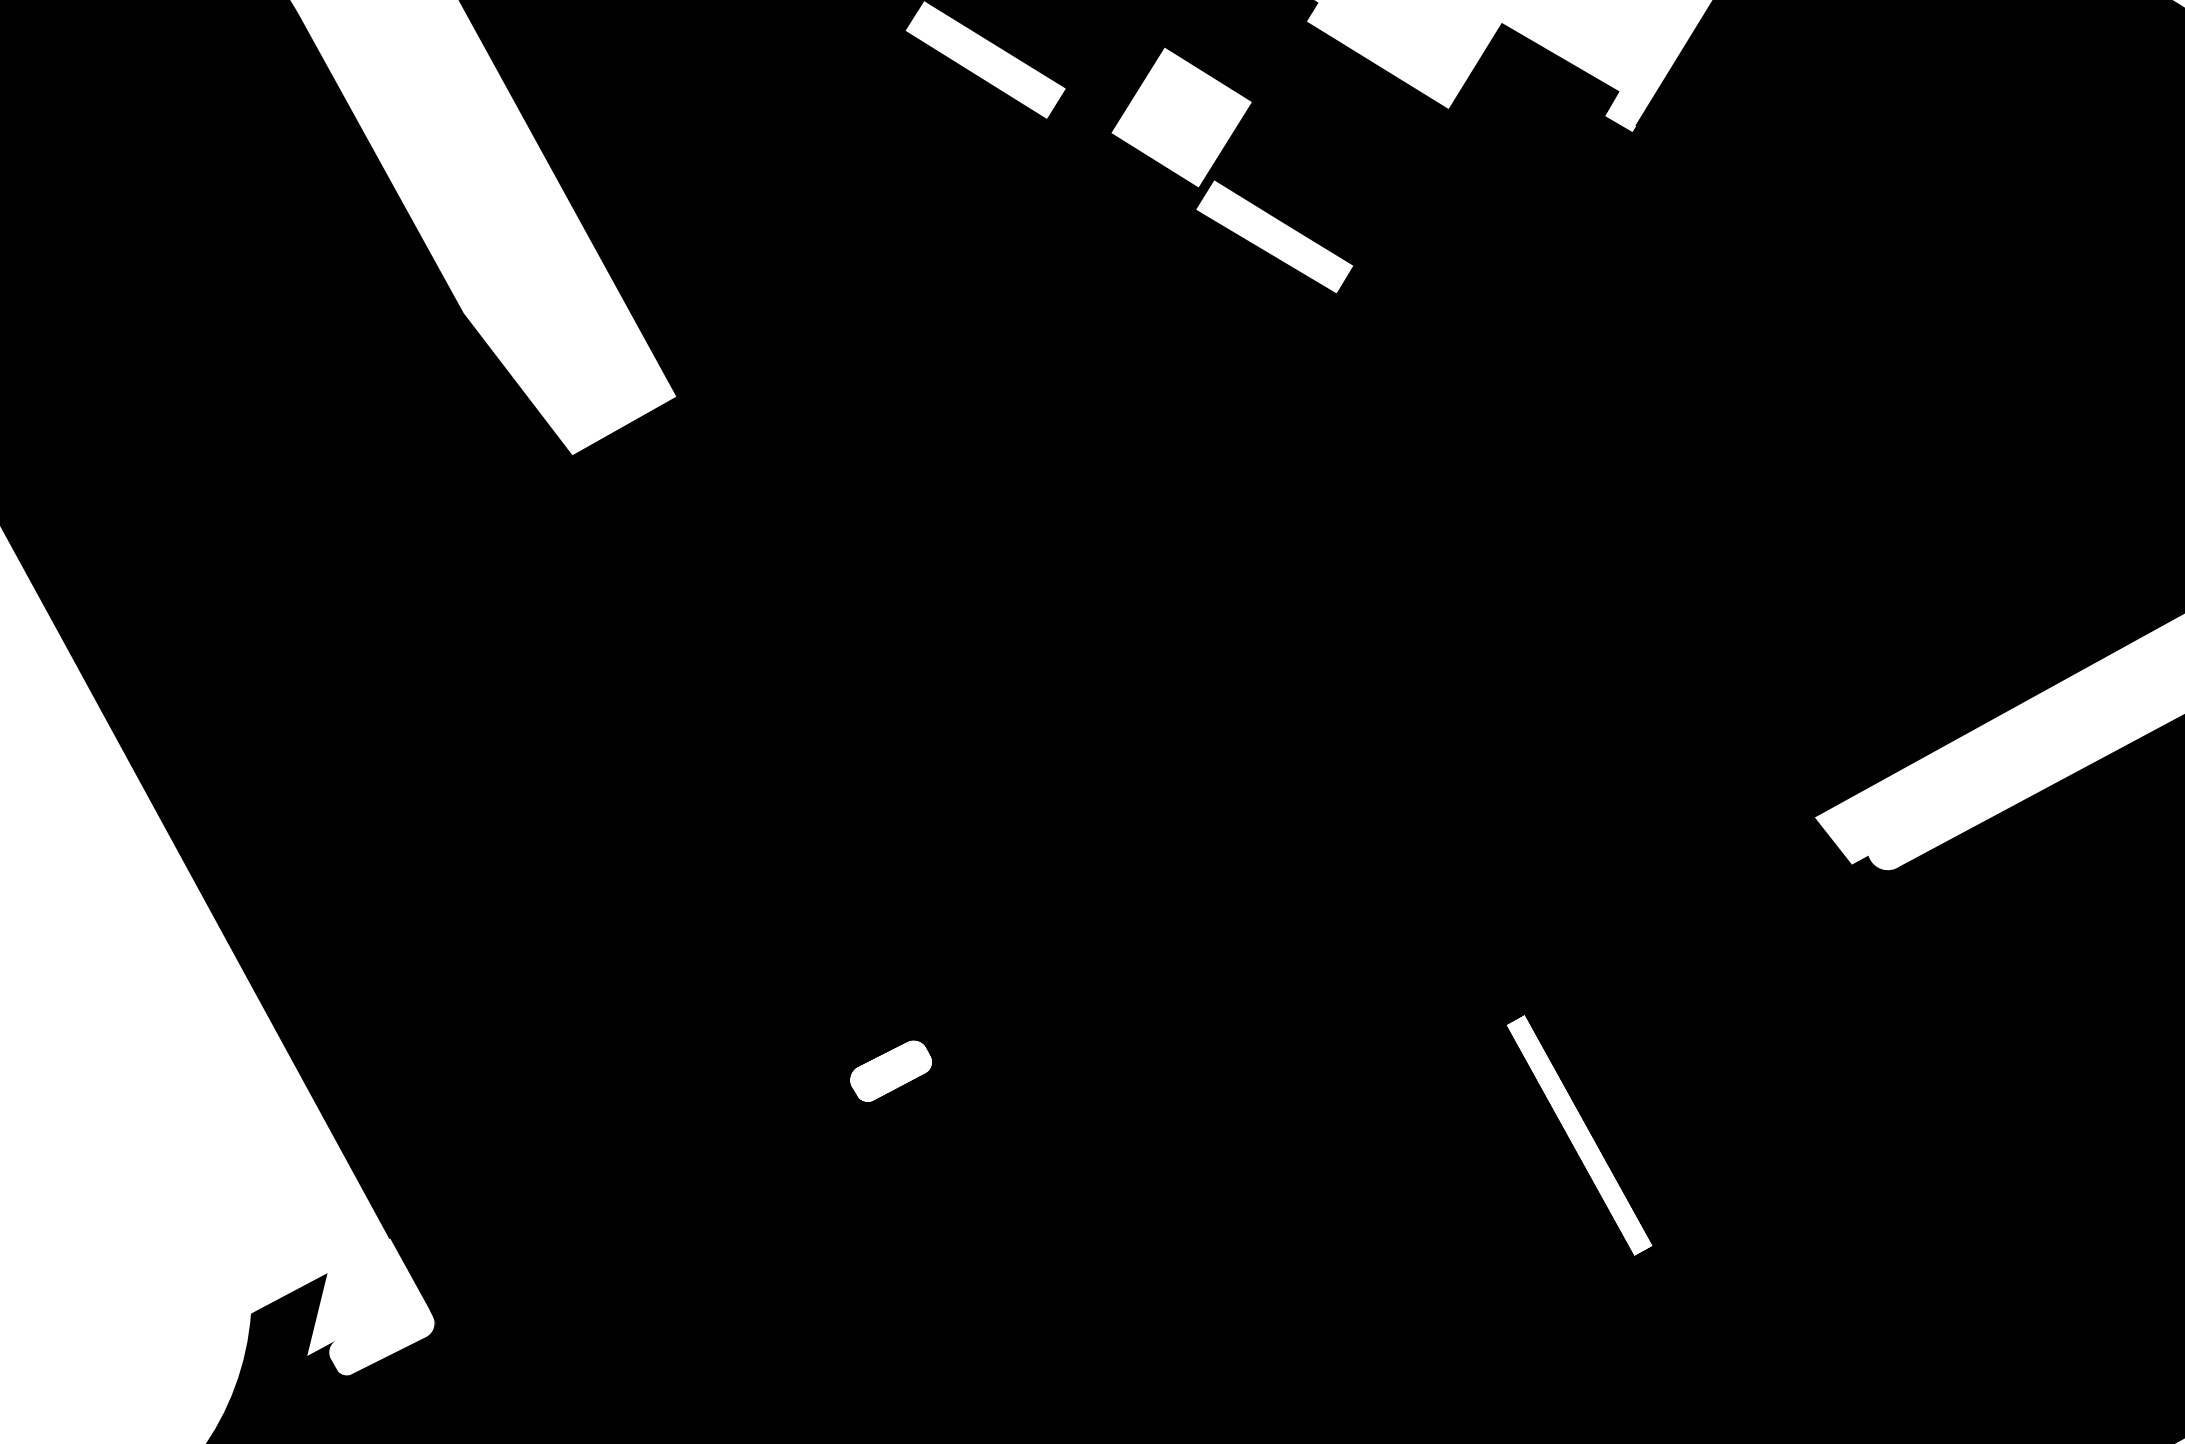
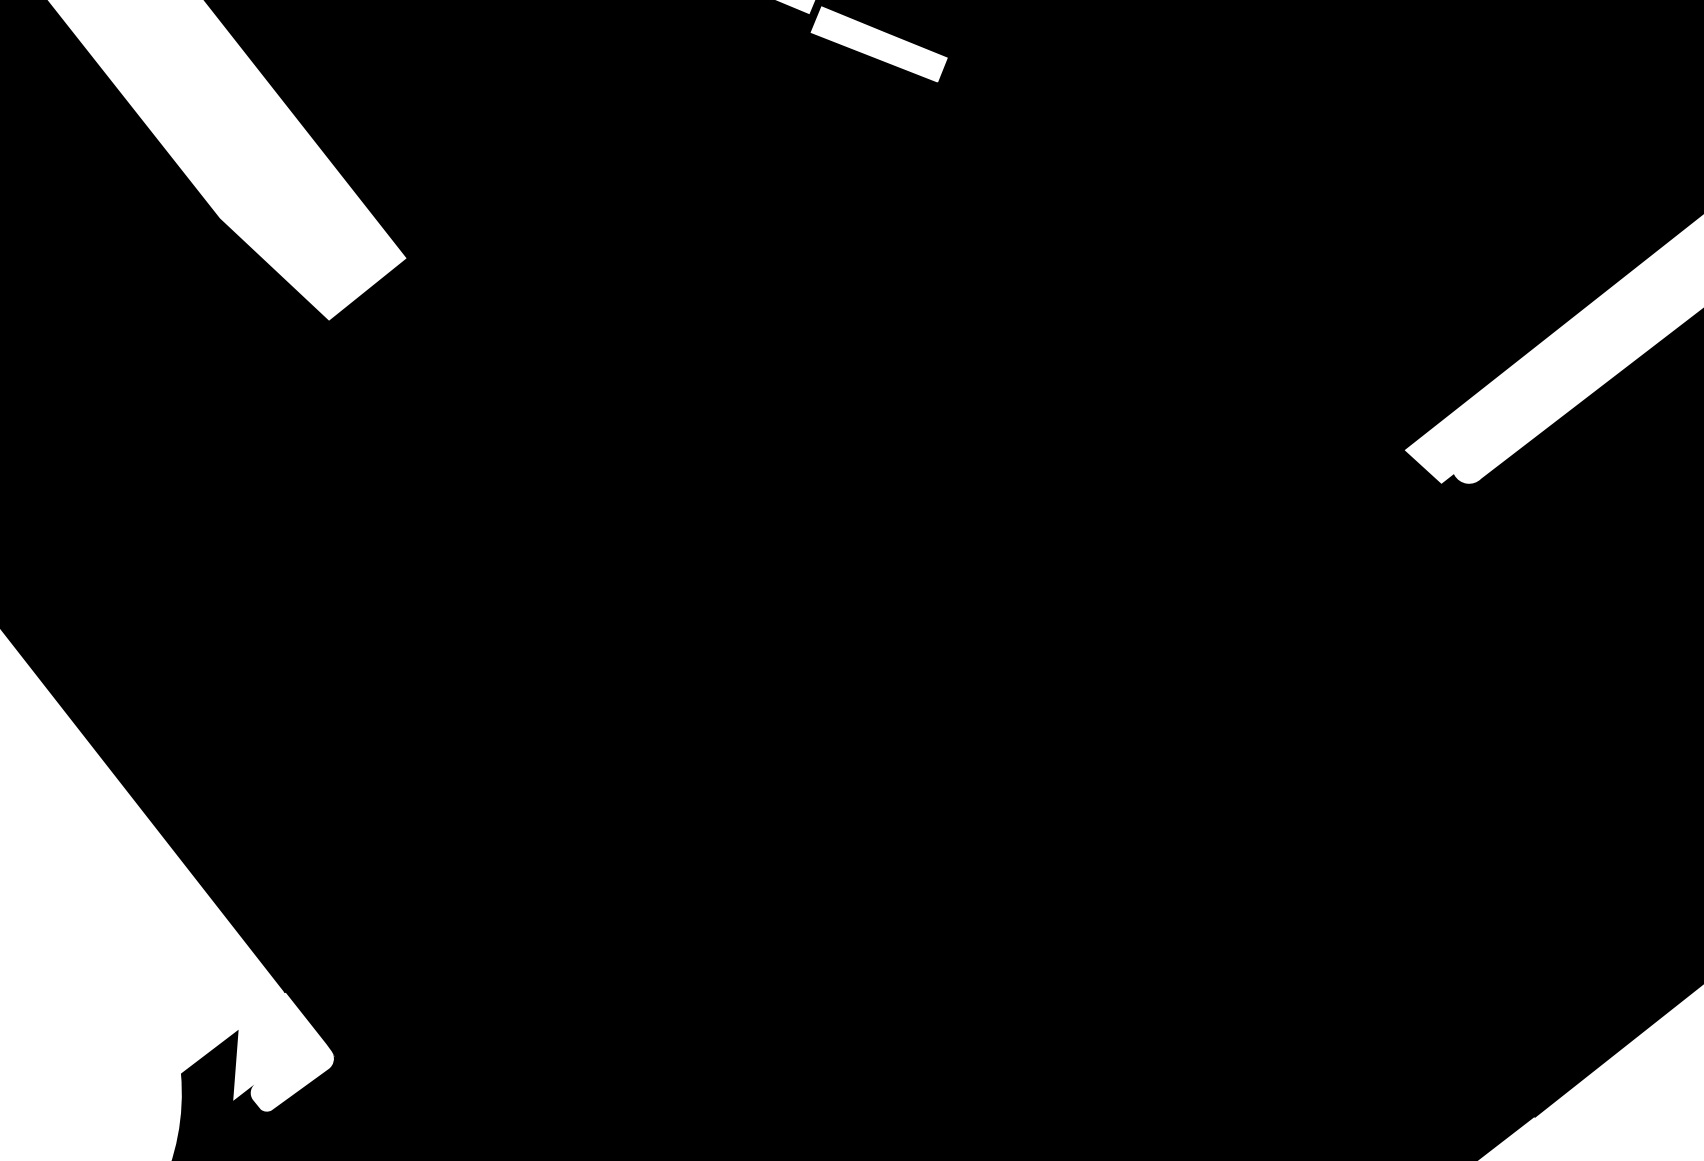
fill: (890, 1071) -> (675, 786), added
fill: (1579, 1135) -> (1253, 744), added

